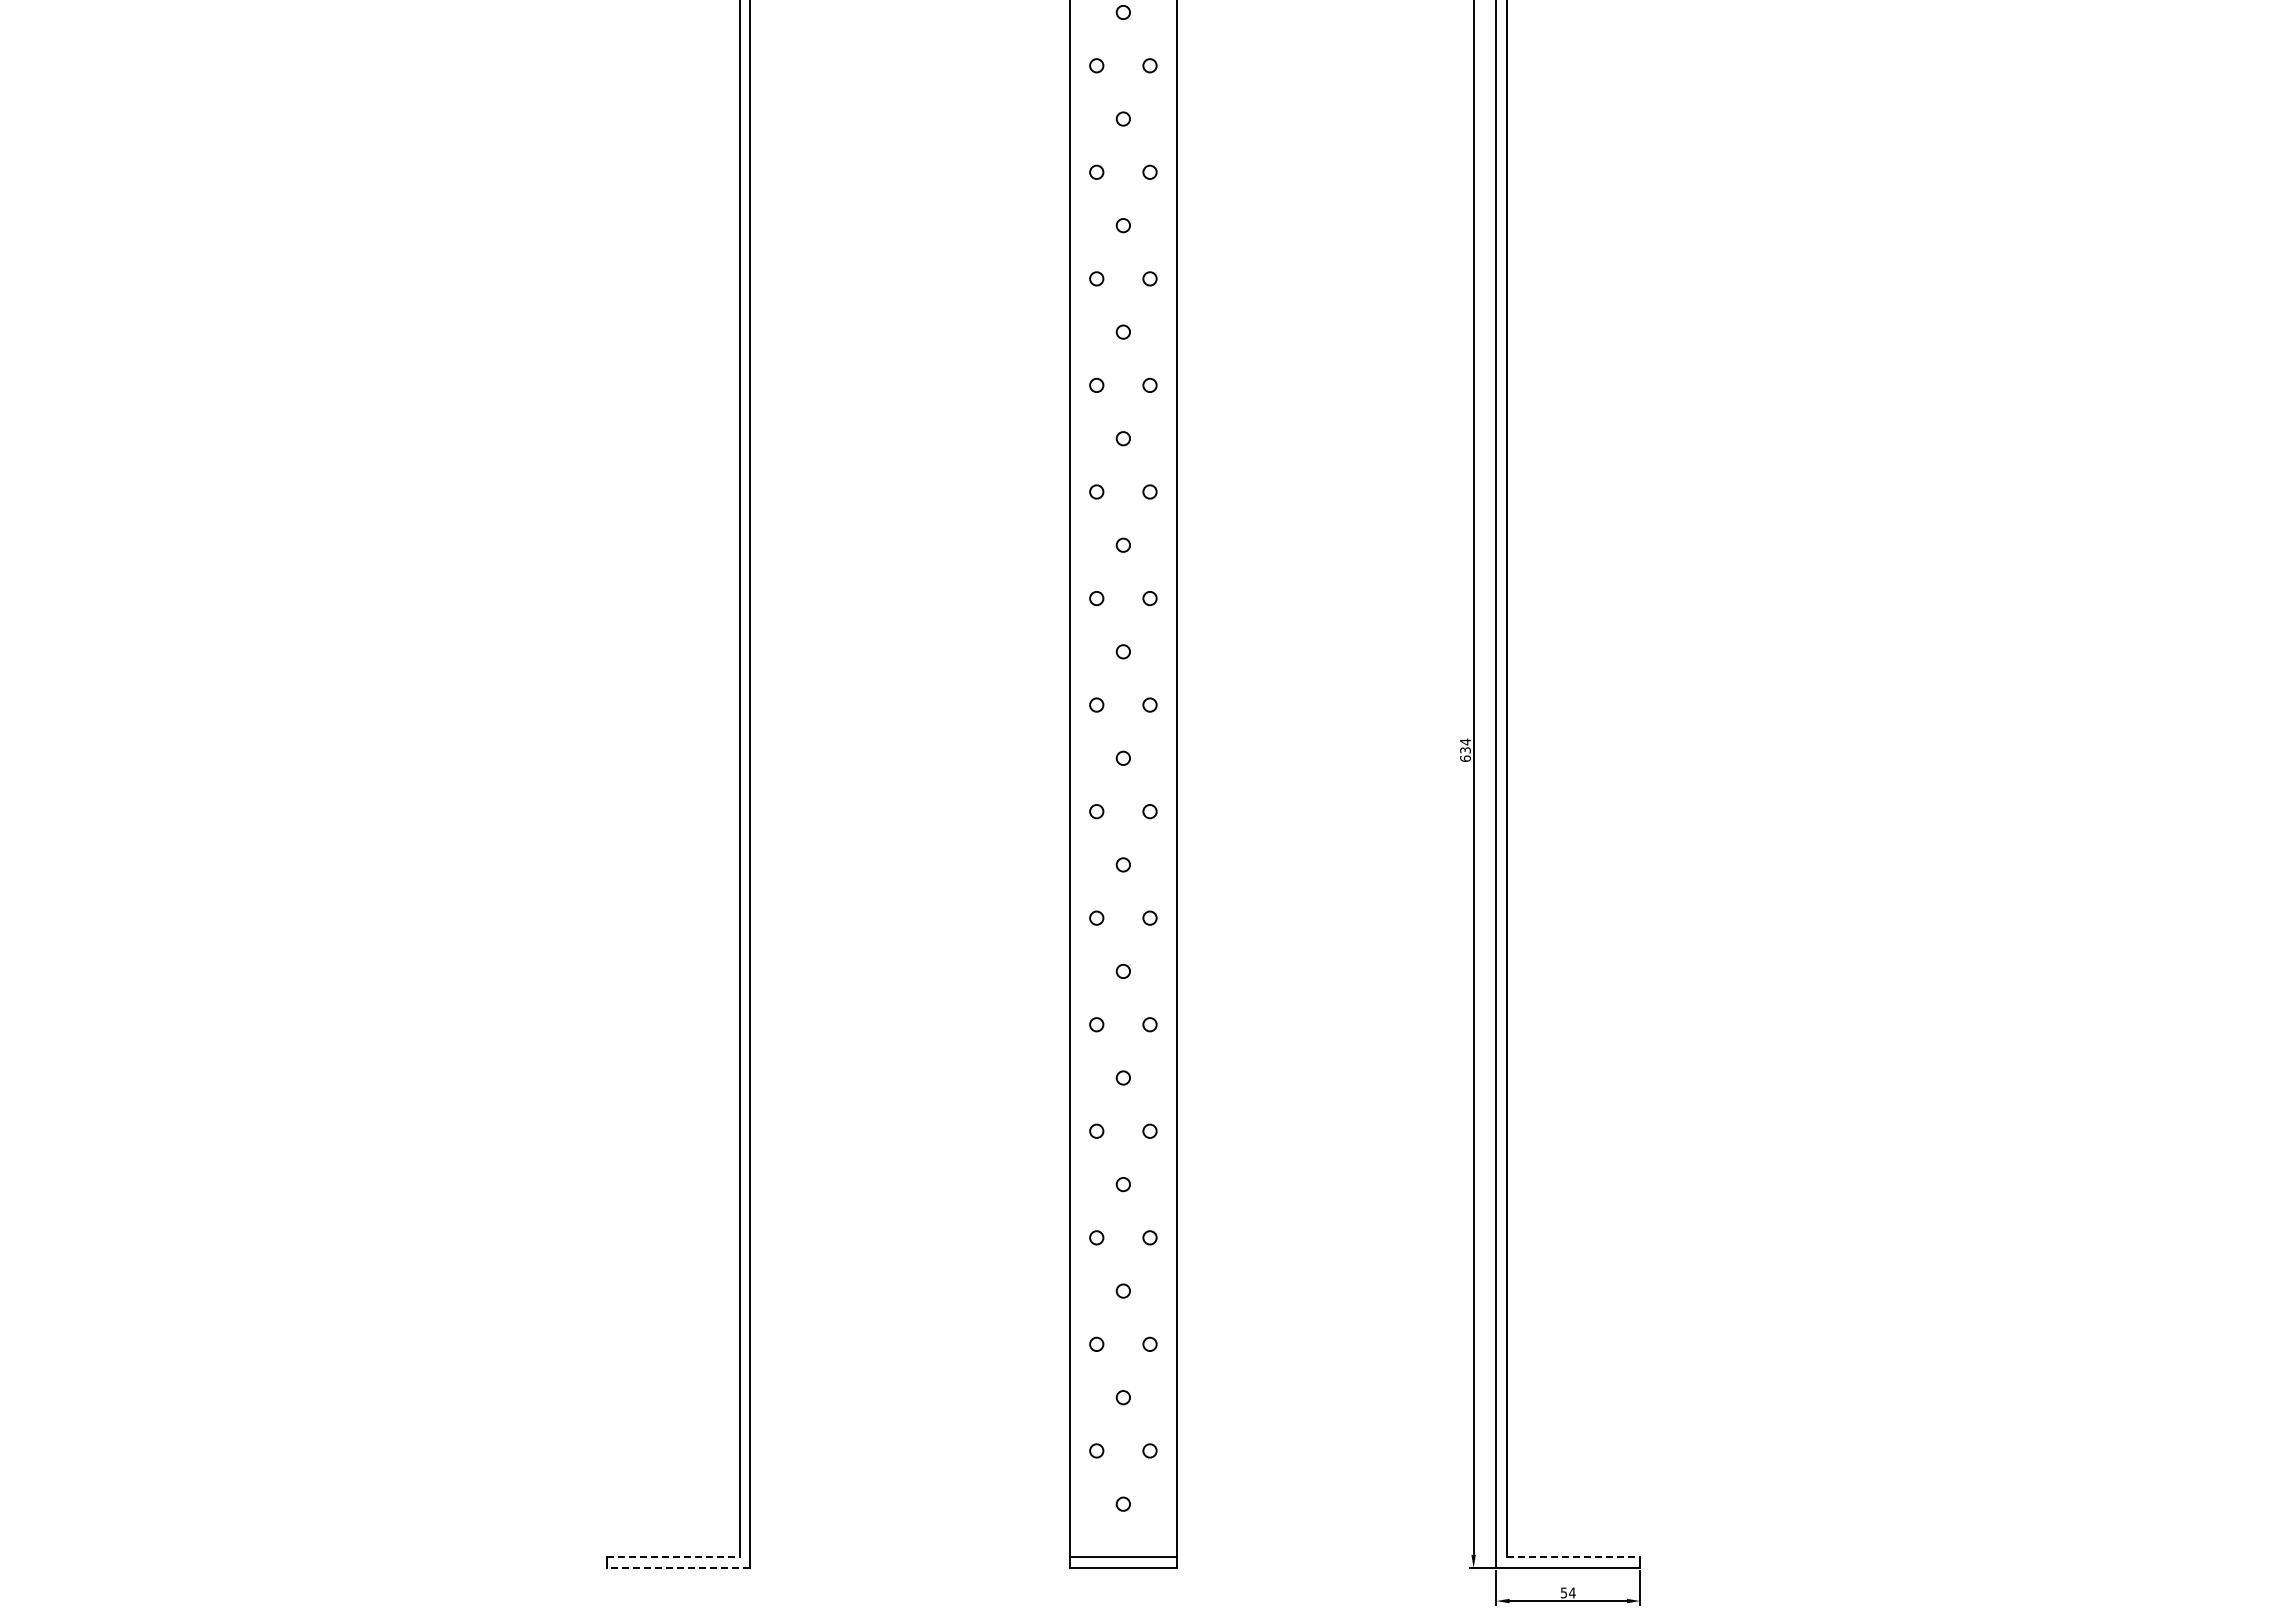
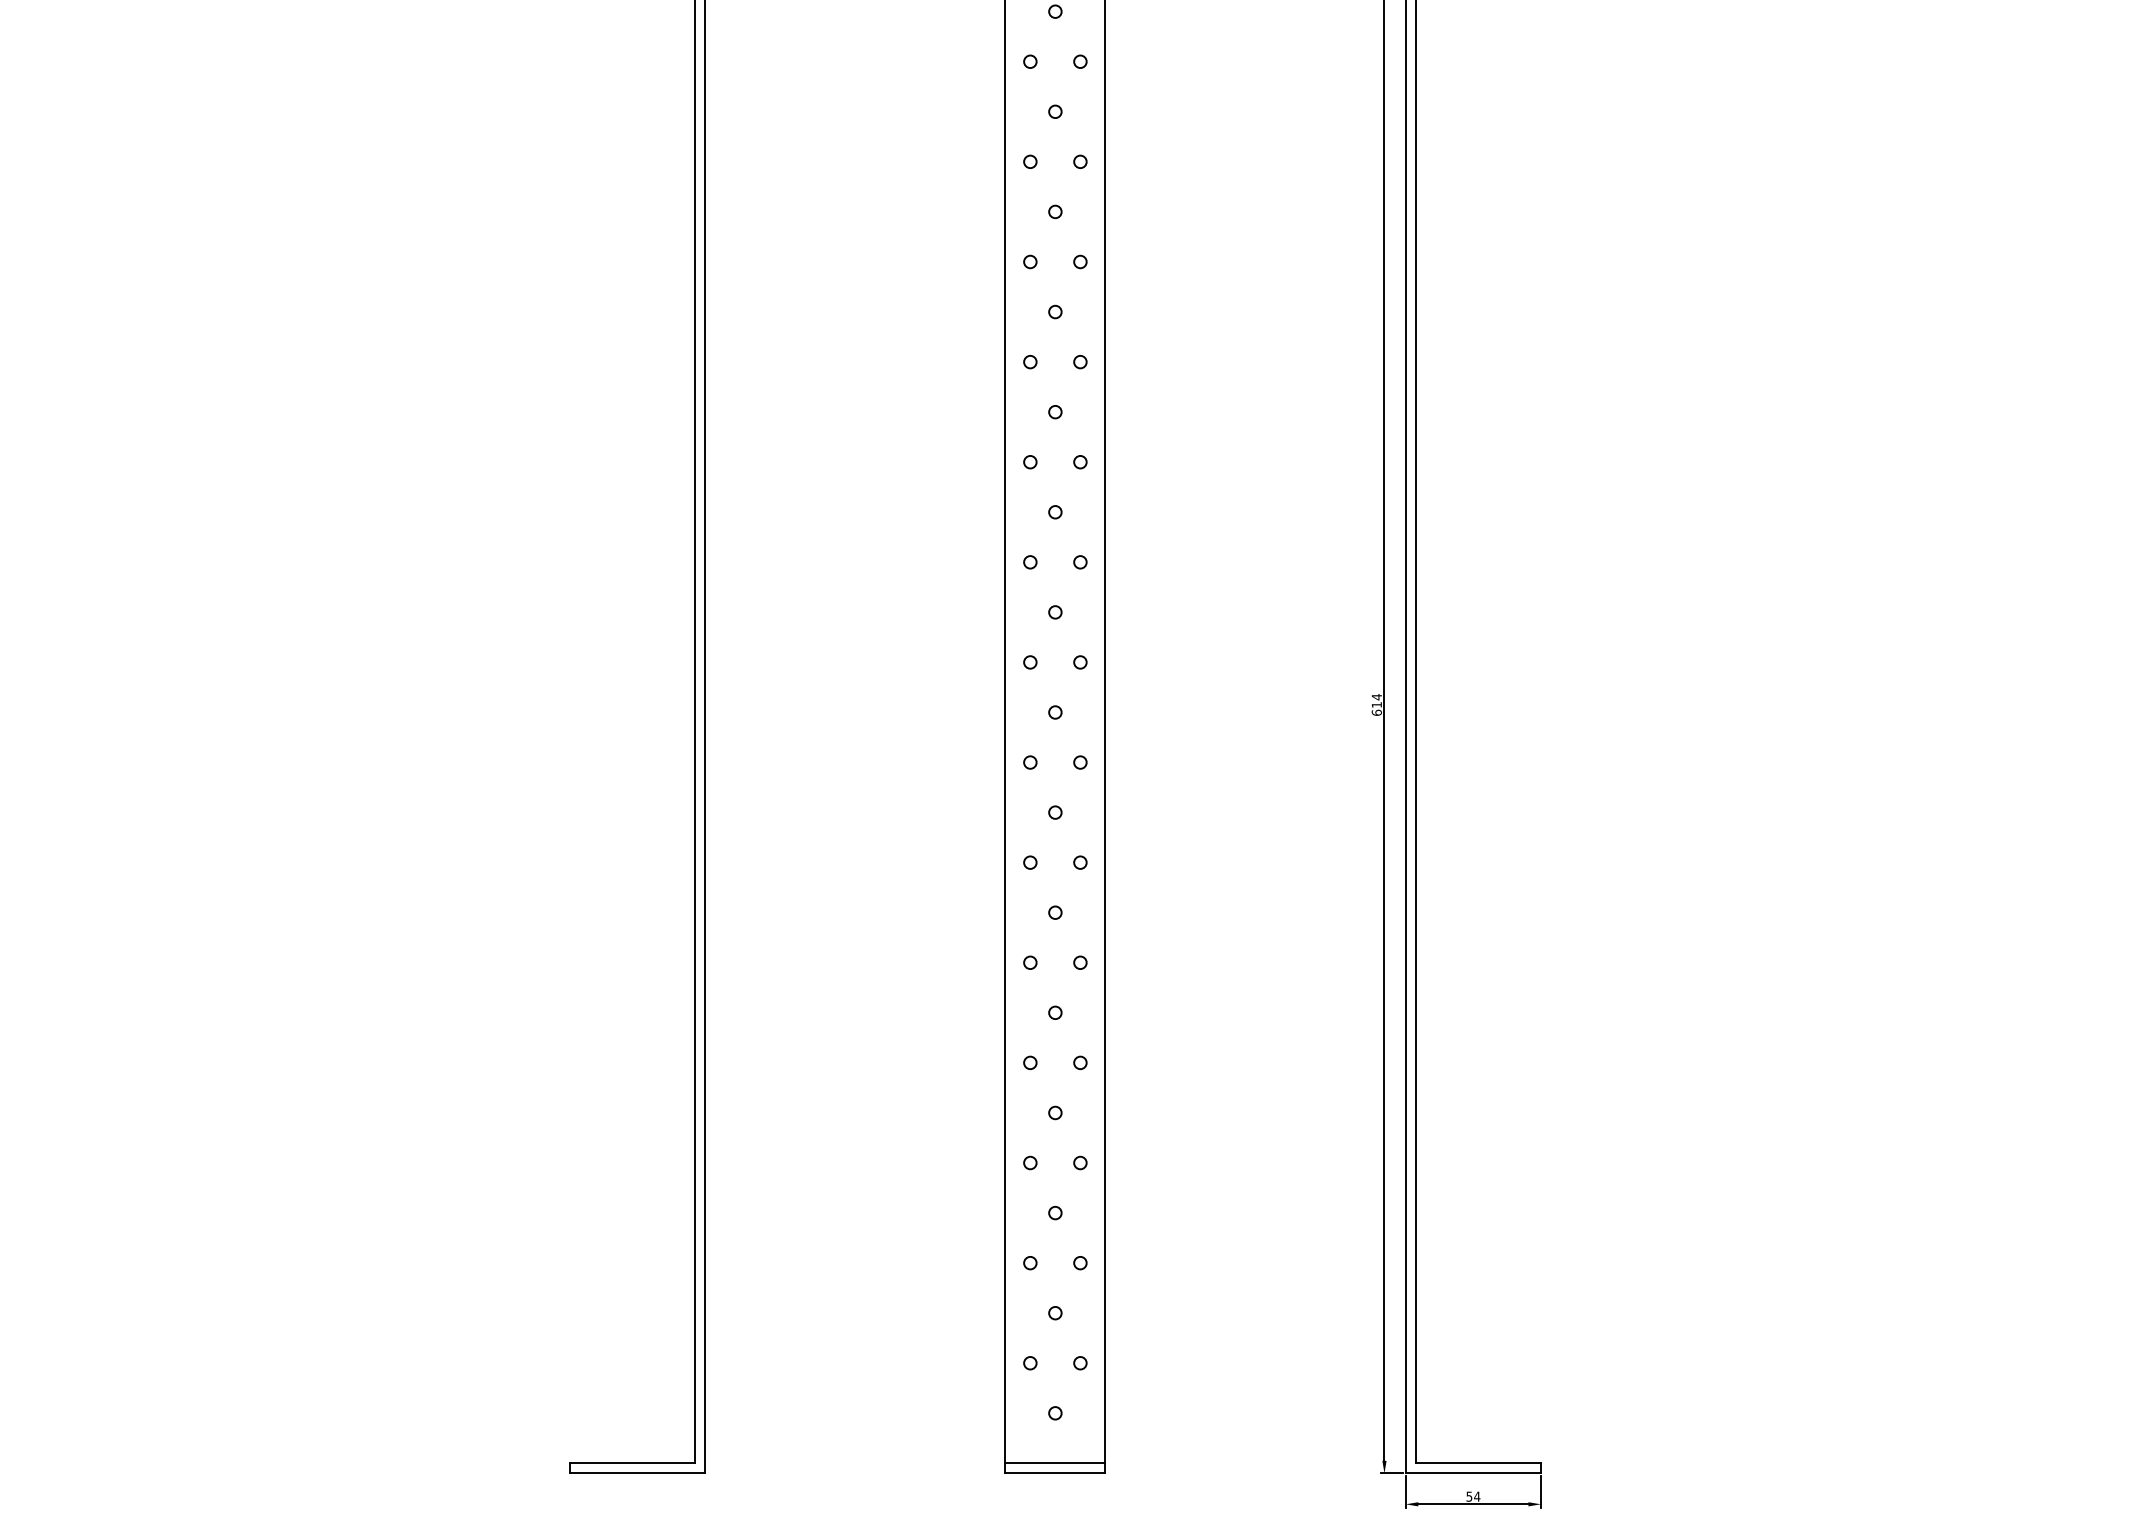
text: (1465, 750) -> (1376, 705), 634 -> 614
line: (673, 1557) -> (632, 1463), dashed -> solid
line: (1573, 1557) -> (1478, 1463), dashed -> solid
line: (678, 1568) -> (637, 1473), dashed -> solid

